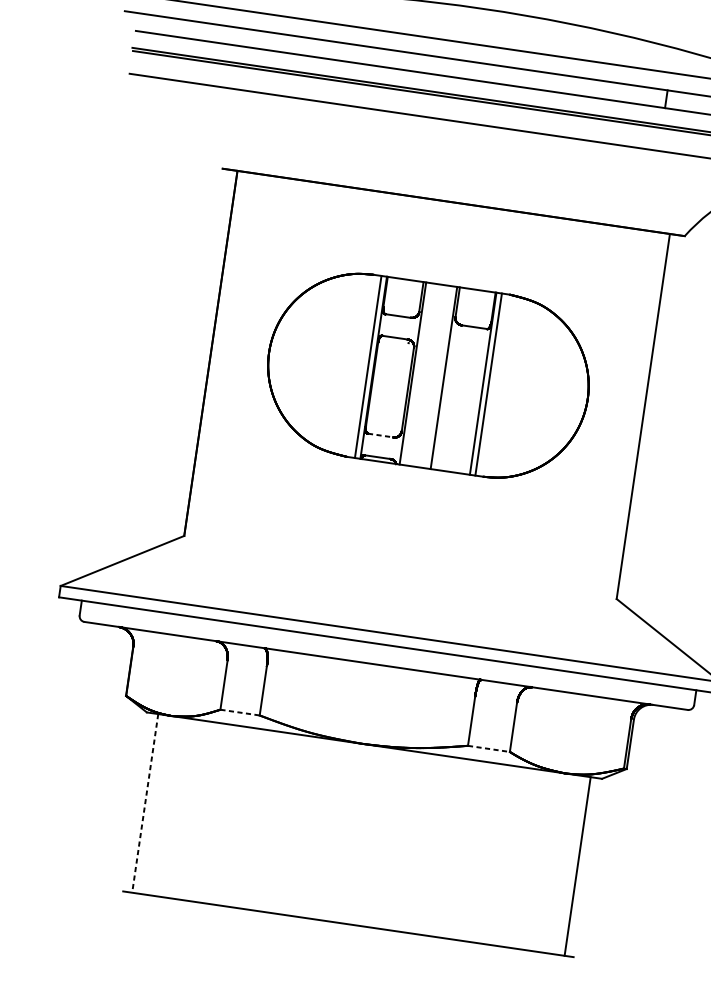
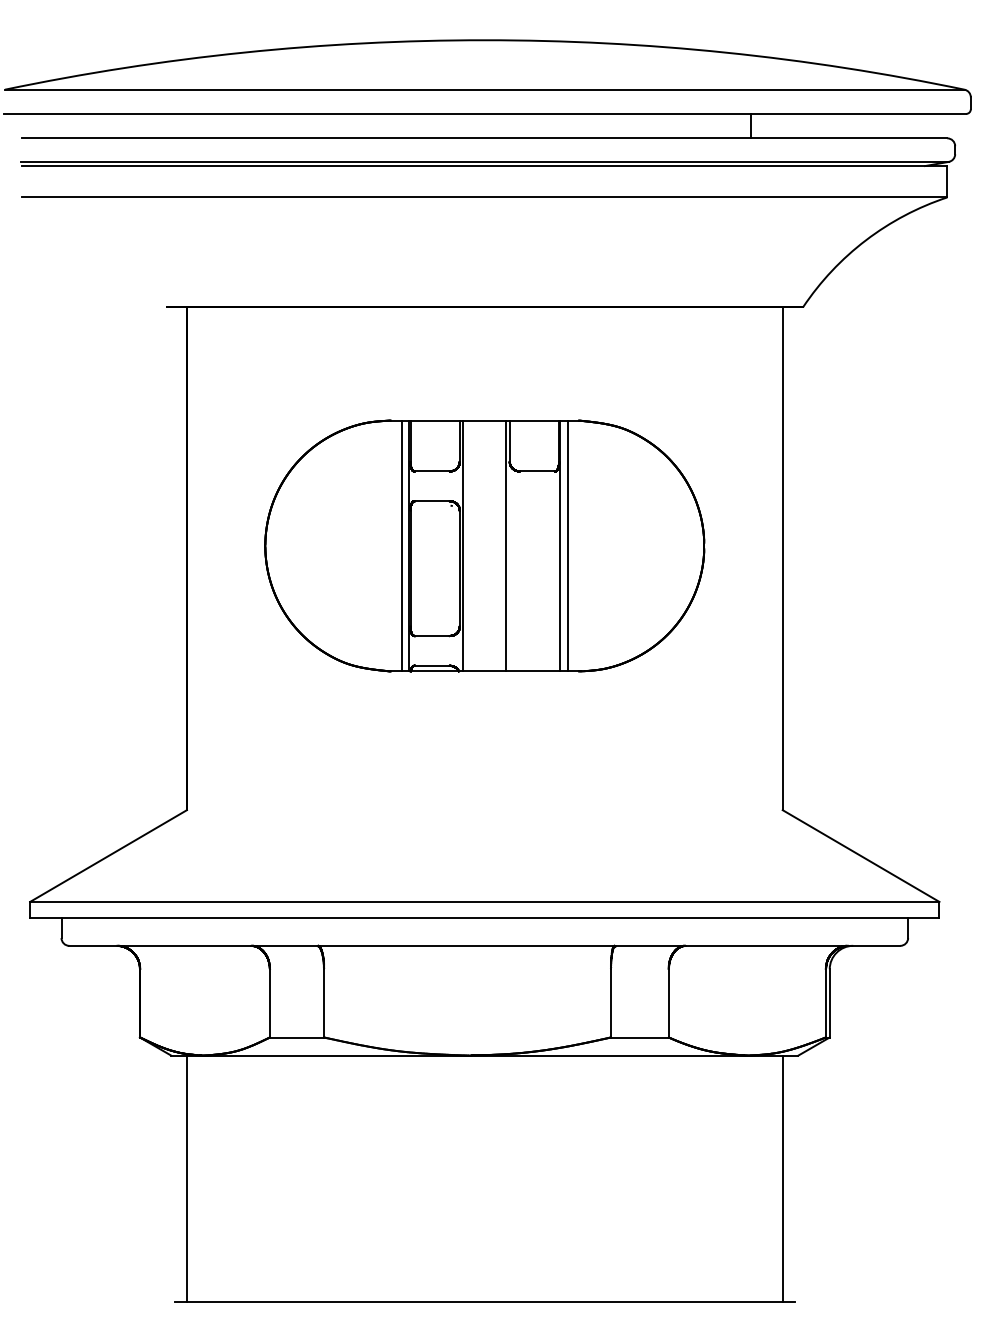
line: (380, 435) -> (432, 636), dashed -> solid
line: (240, 712) -> (297, 1037), dashed -> solid
line: (488, 748) -> (639, 1037), dashed -> solid
line: (144, 803) -> (186, 1179), dashed -> solid

